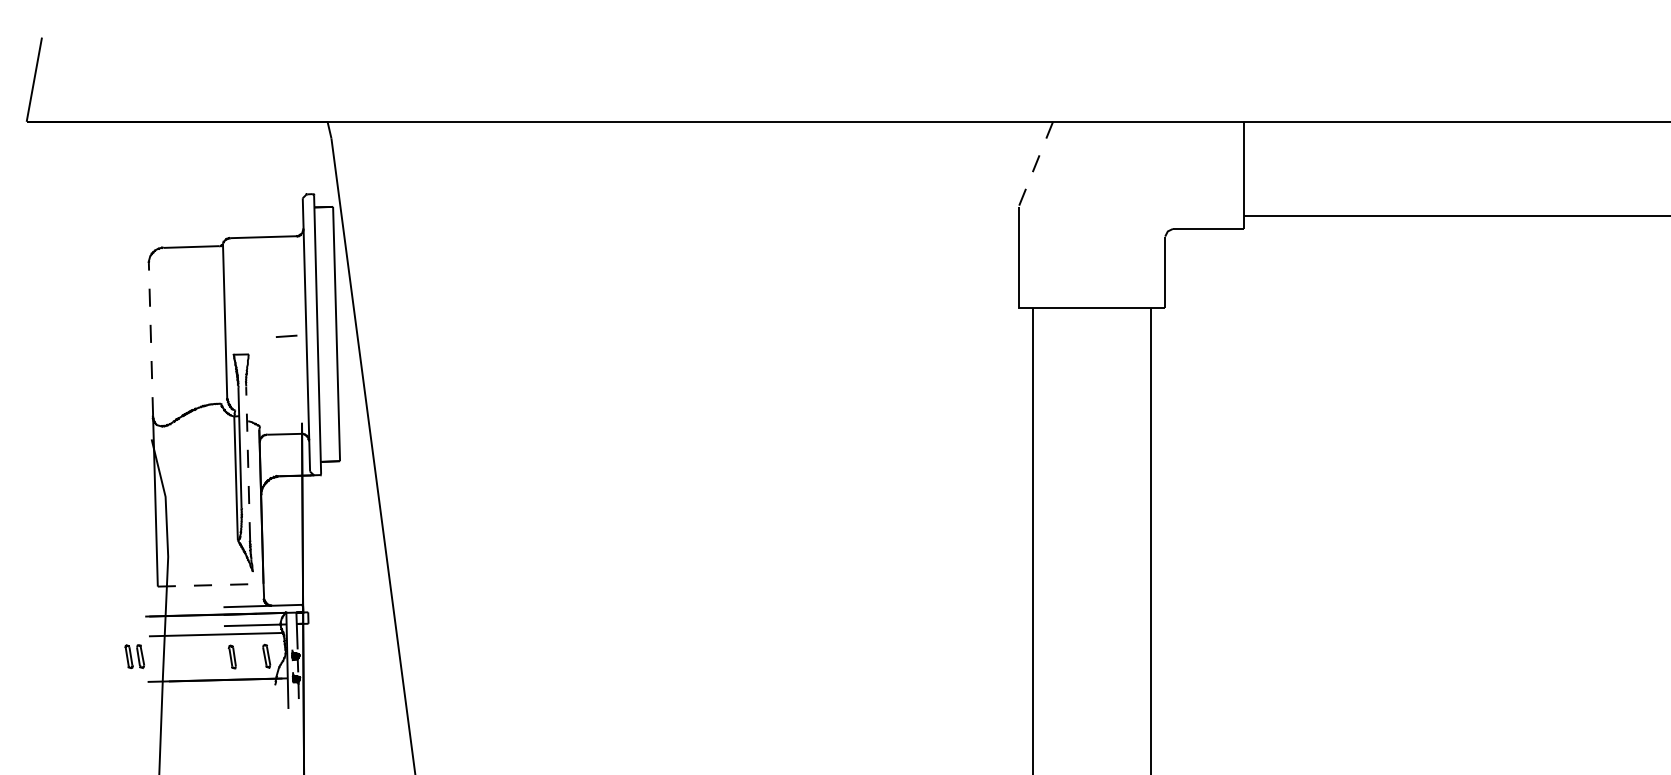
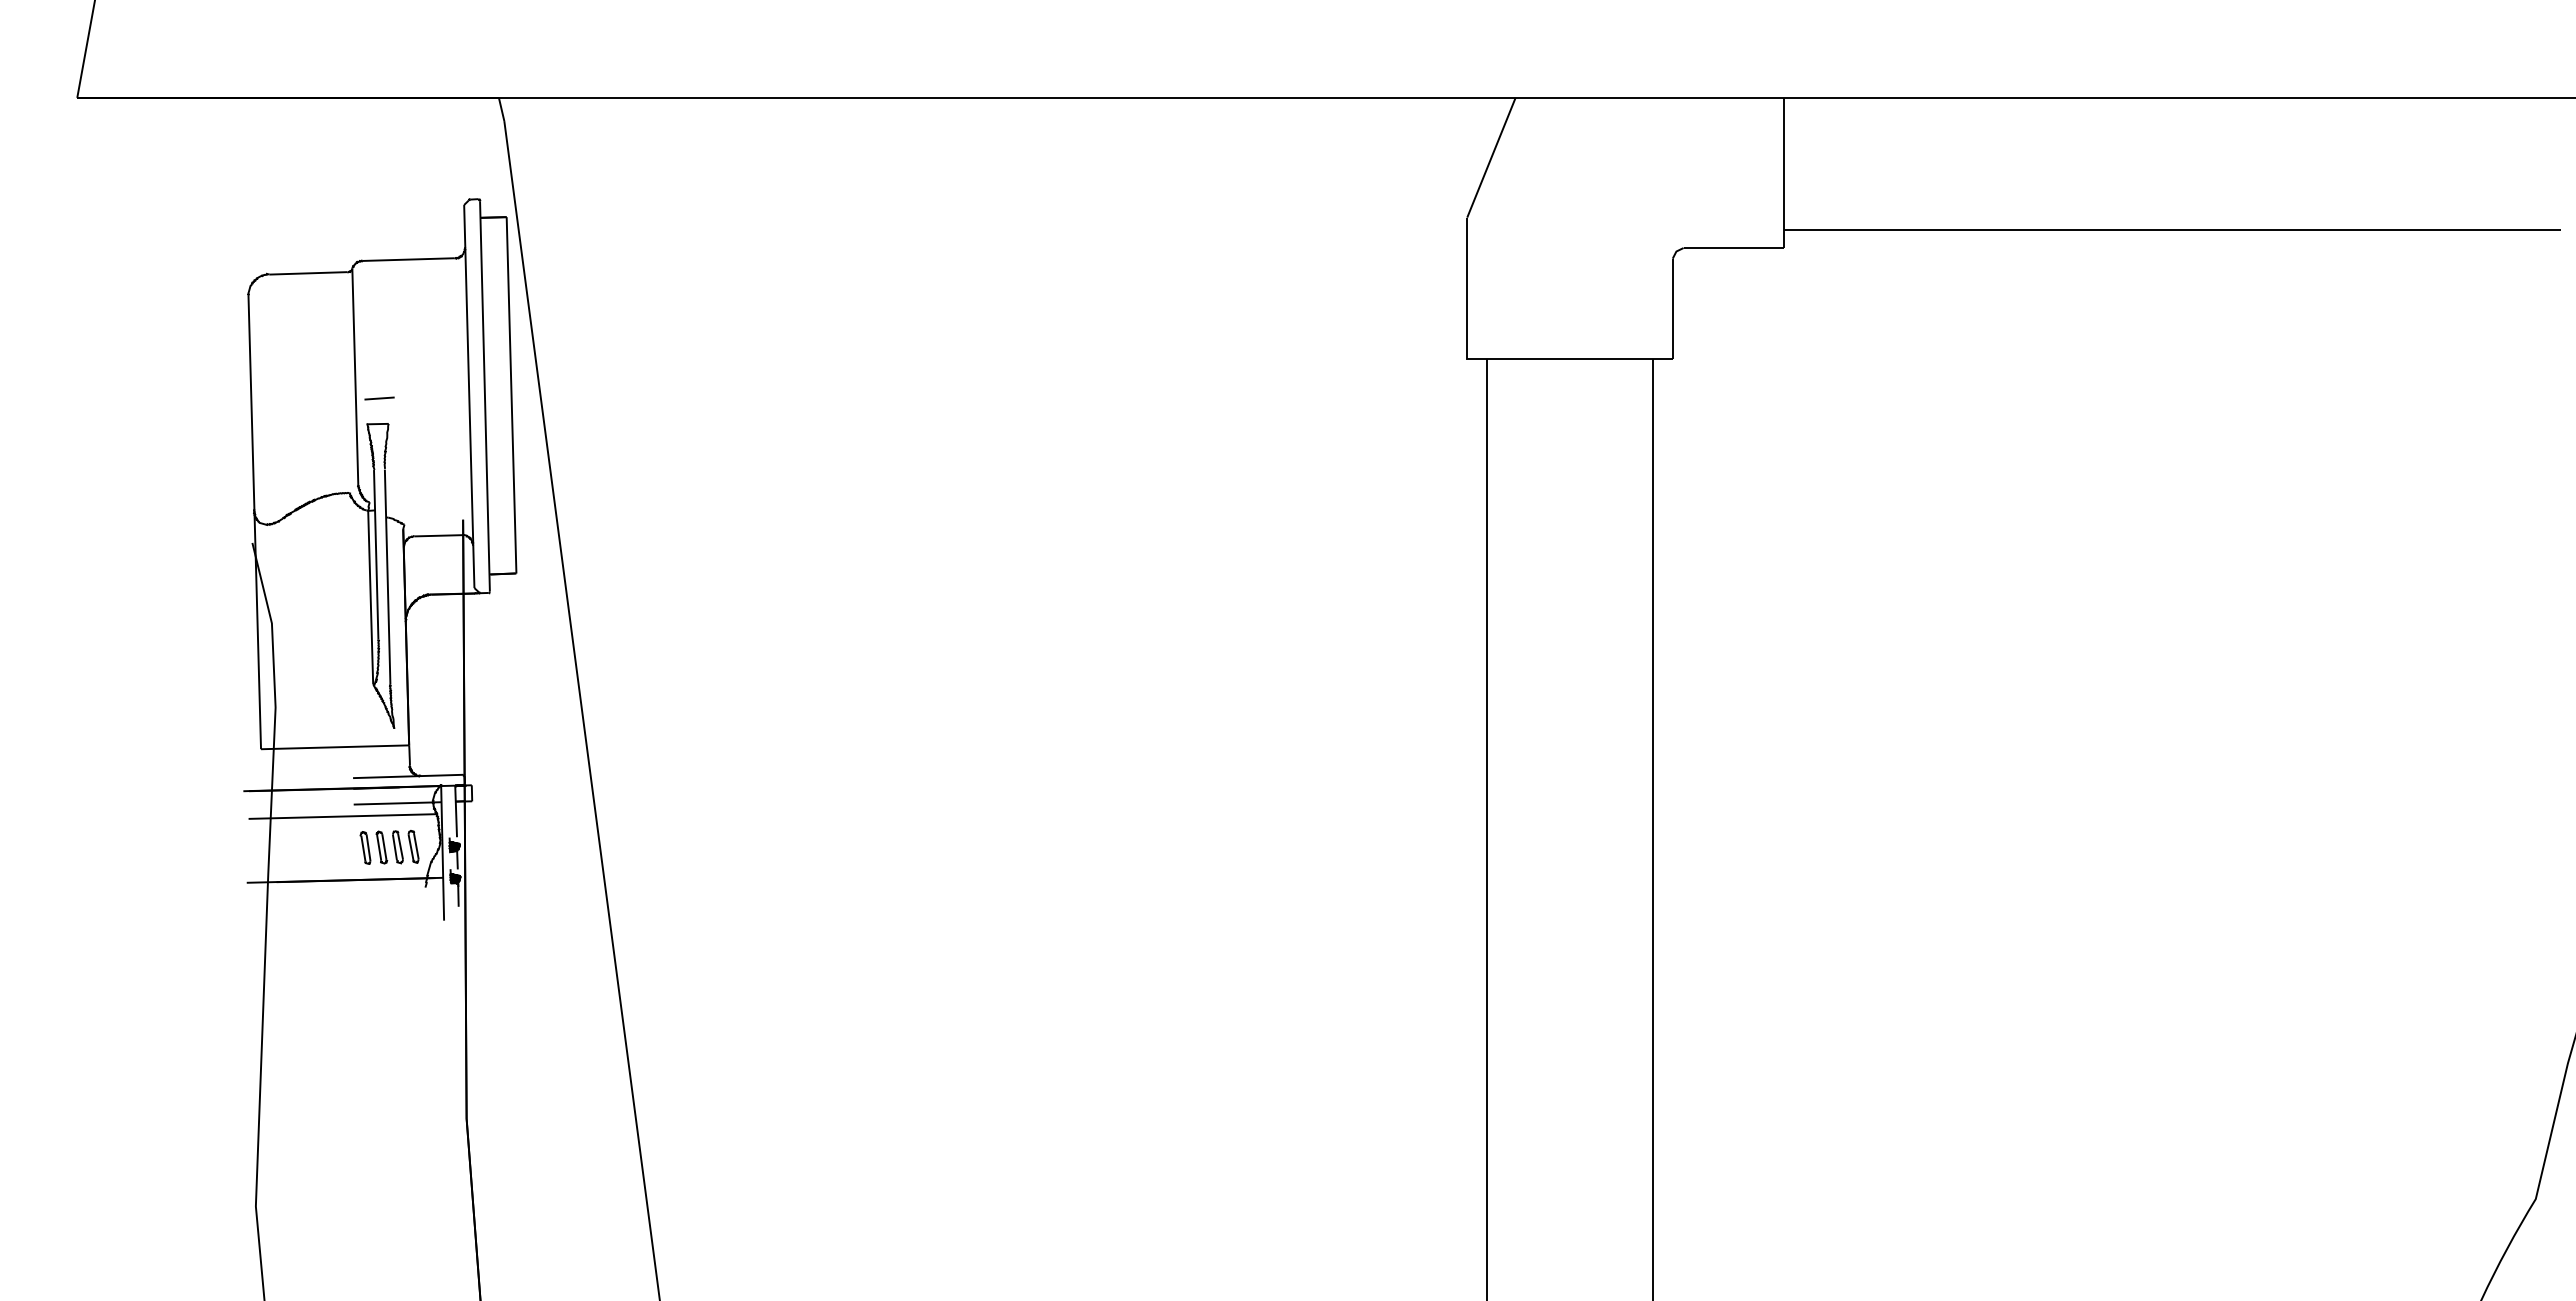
line: (1035, 164) -> (1491, 157), dashed -> solid
line: (286, 336) -> (379, 398), moved
line: (151, 339) -> (251, 402), dashed -> solid
line: (248, 463) -> (387, 576), dashed -> solid
line: (210, 585) -> (335, 747), dashed -> solid
part: (134, 656) -> (389, 847), moved

